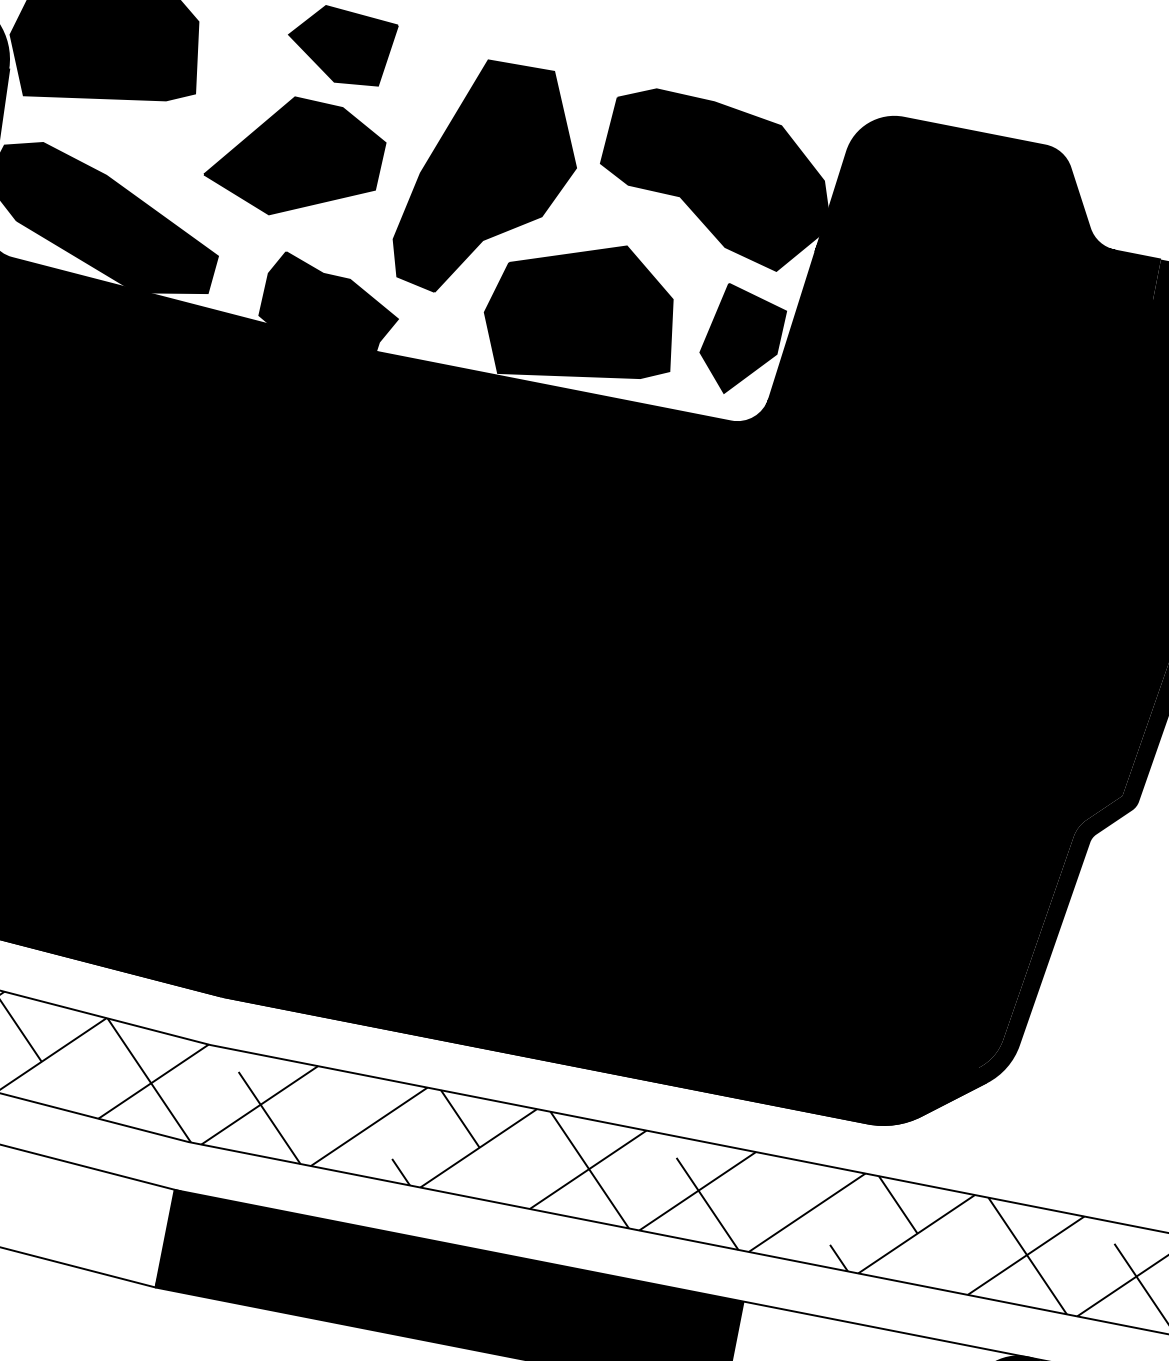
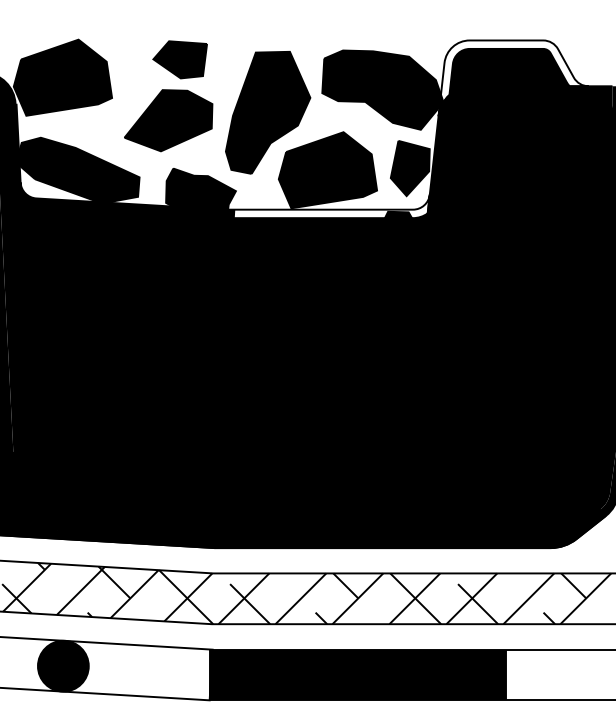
fill: (973, 207) -> (513, 78), removed
fill: (556, 380) -> (321, 206), removed

